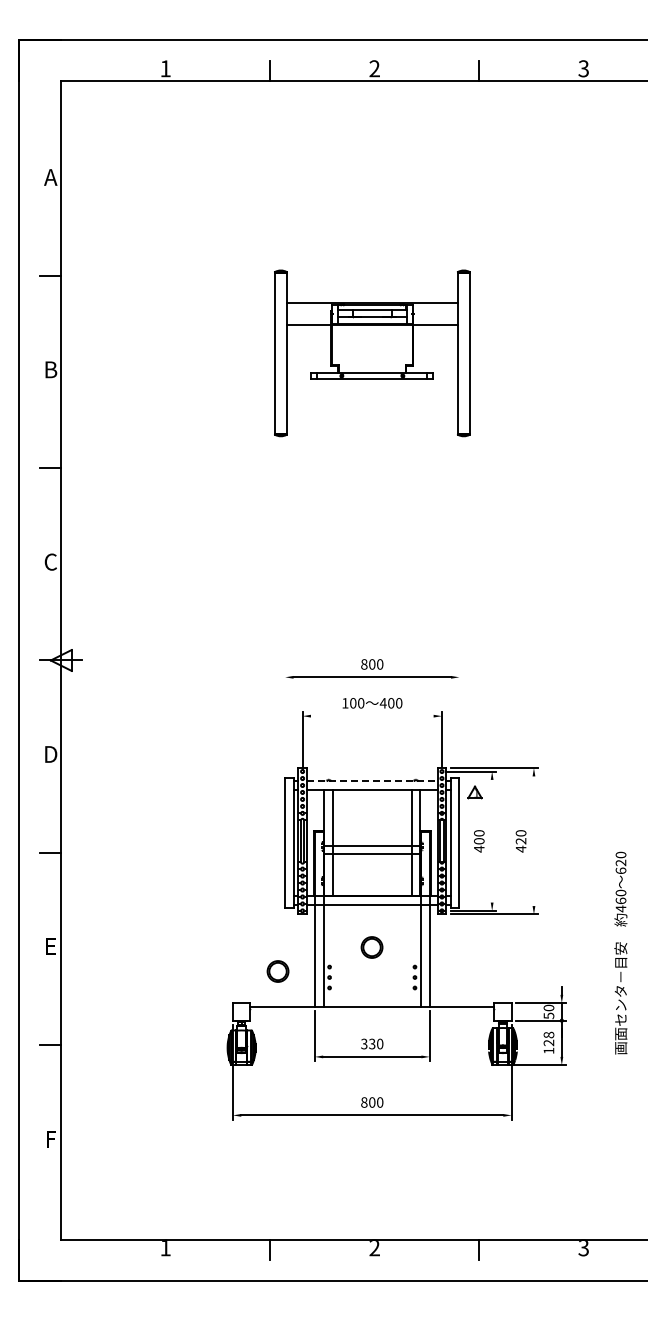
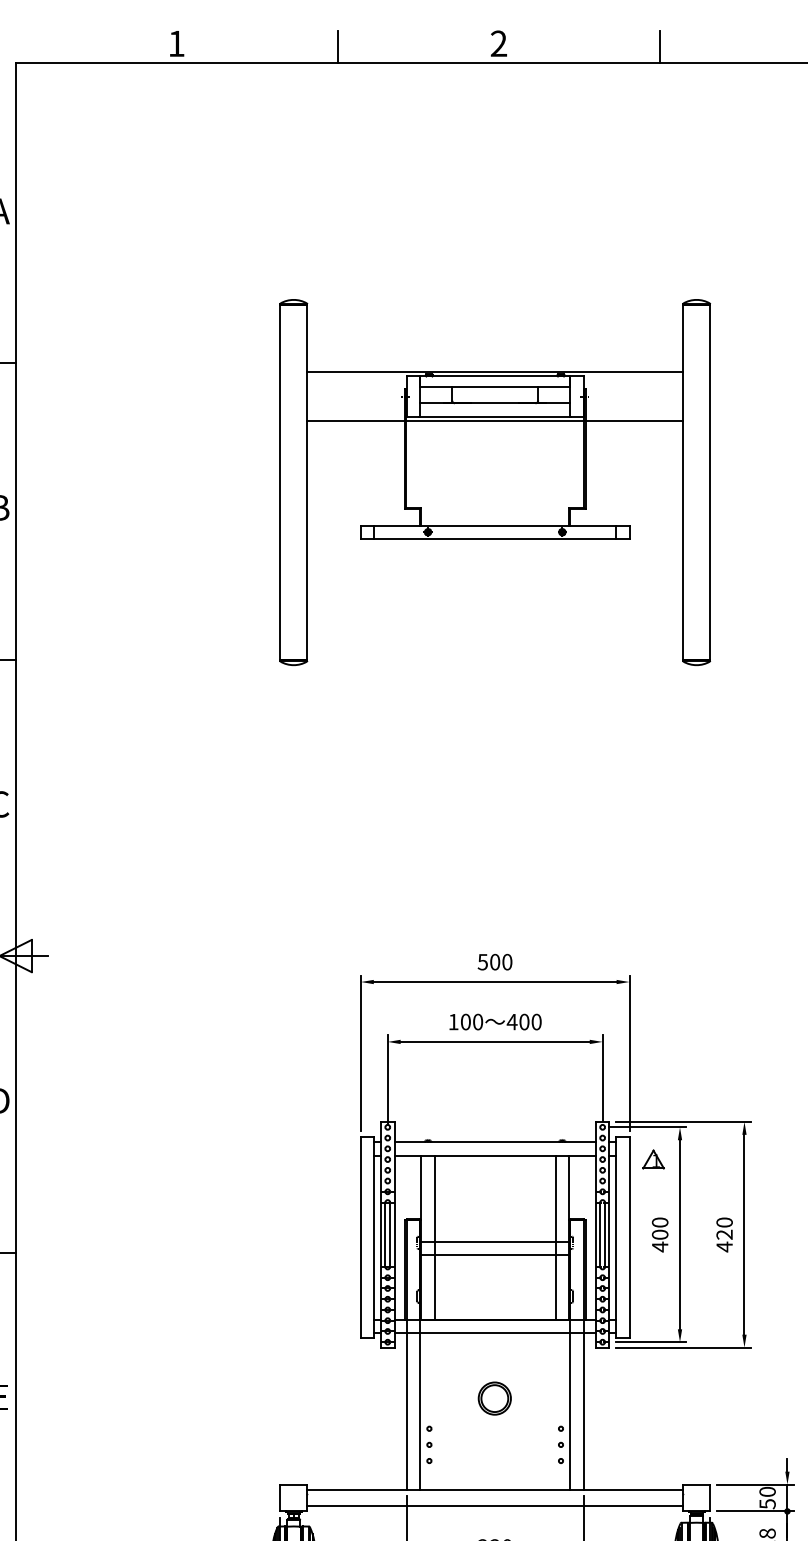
part: (372, 353) -> (495, 482), size x1.43
text: (364, 664) -> (483, 962), 800 -> 500
line: (371, 716) -> (493, 1042), added
line: (285, 723) -> (361, 1053), added
line: (459, 723) -> (629, 1053), added
line: (372, 781) -> (495, 1142), dashed -> solid
line: (492, 840) -> (680, 1233), added
line: (533, 841) -> (743, 1235), added
part: (277, 971) -> (349, 1435), removed
line: (372, 1017) -> (495, 1506), added

